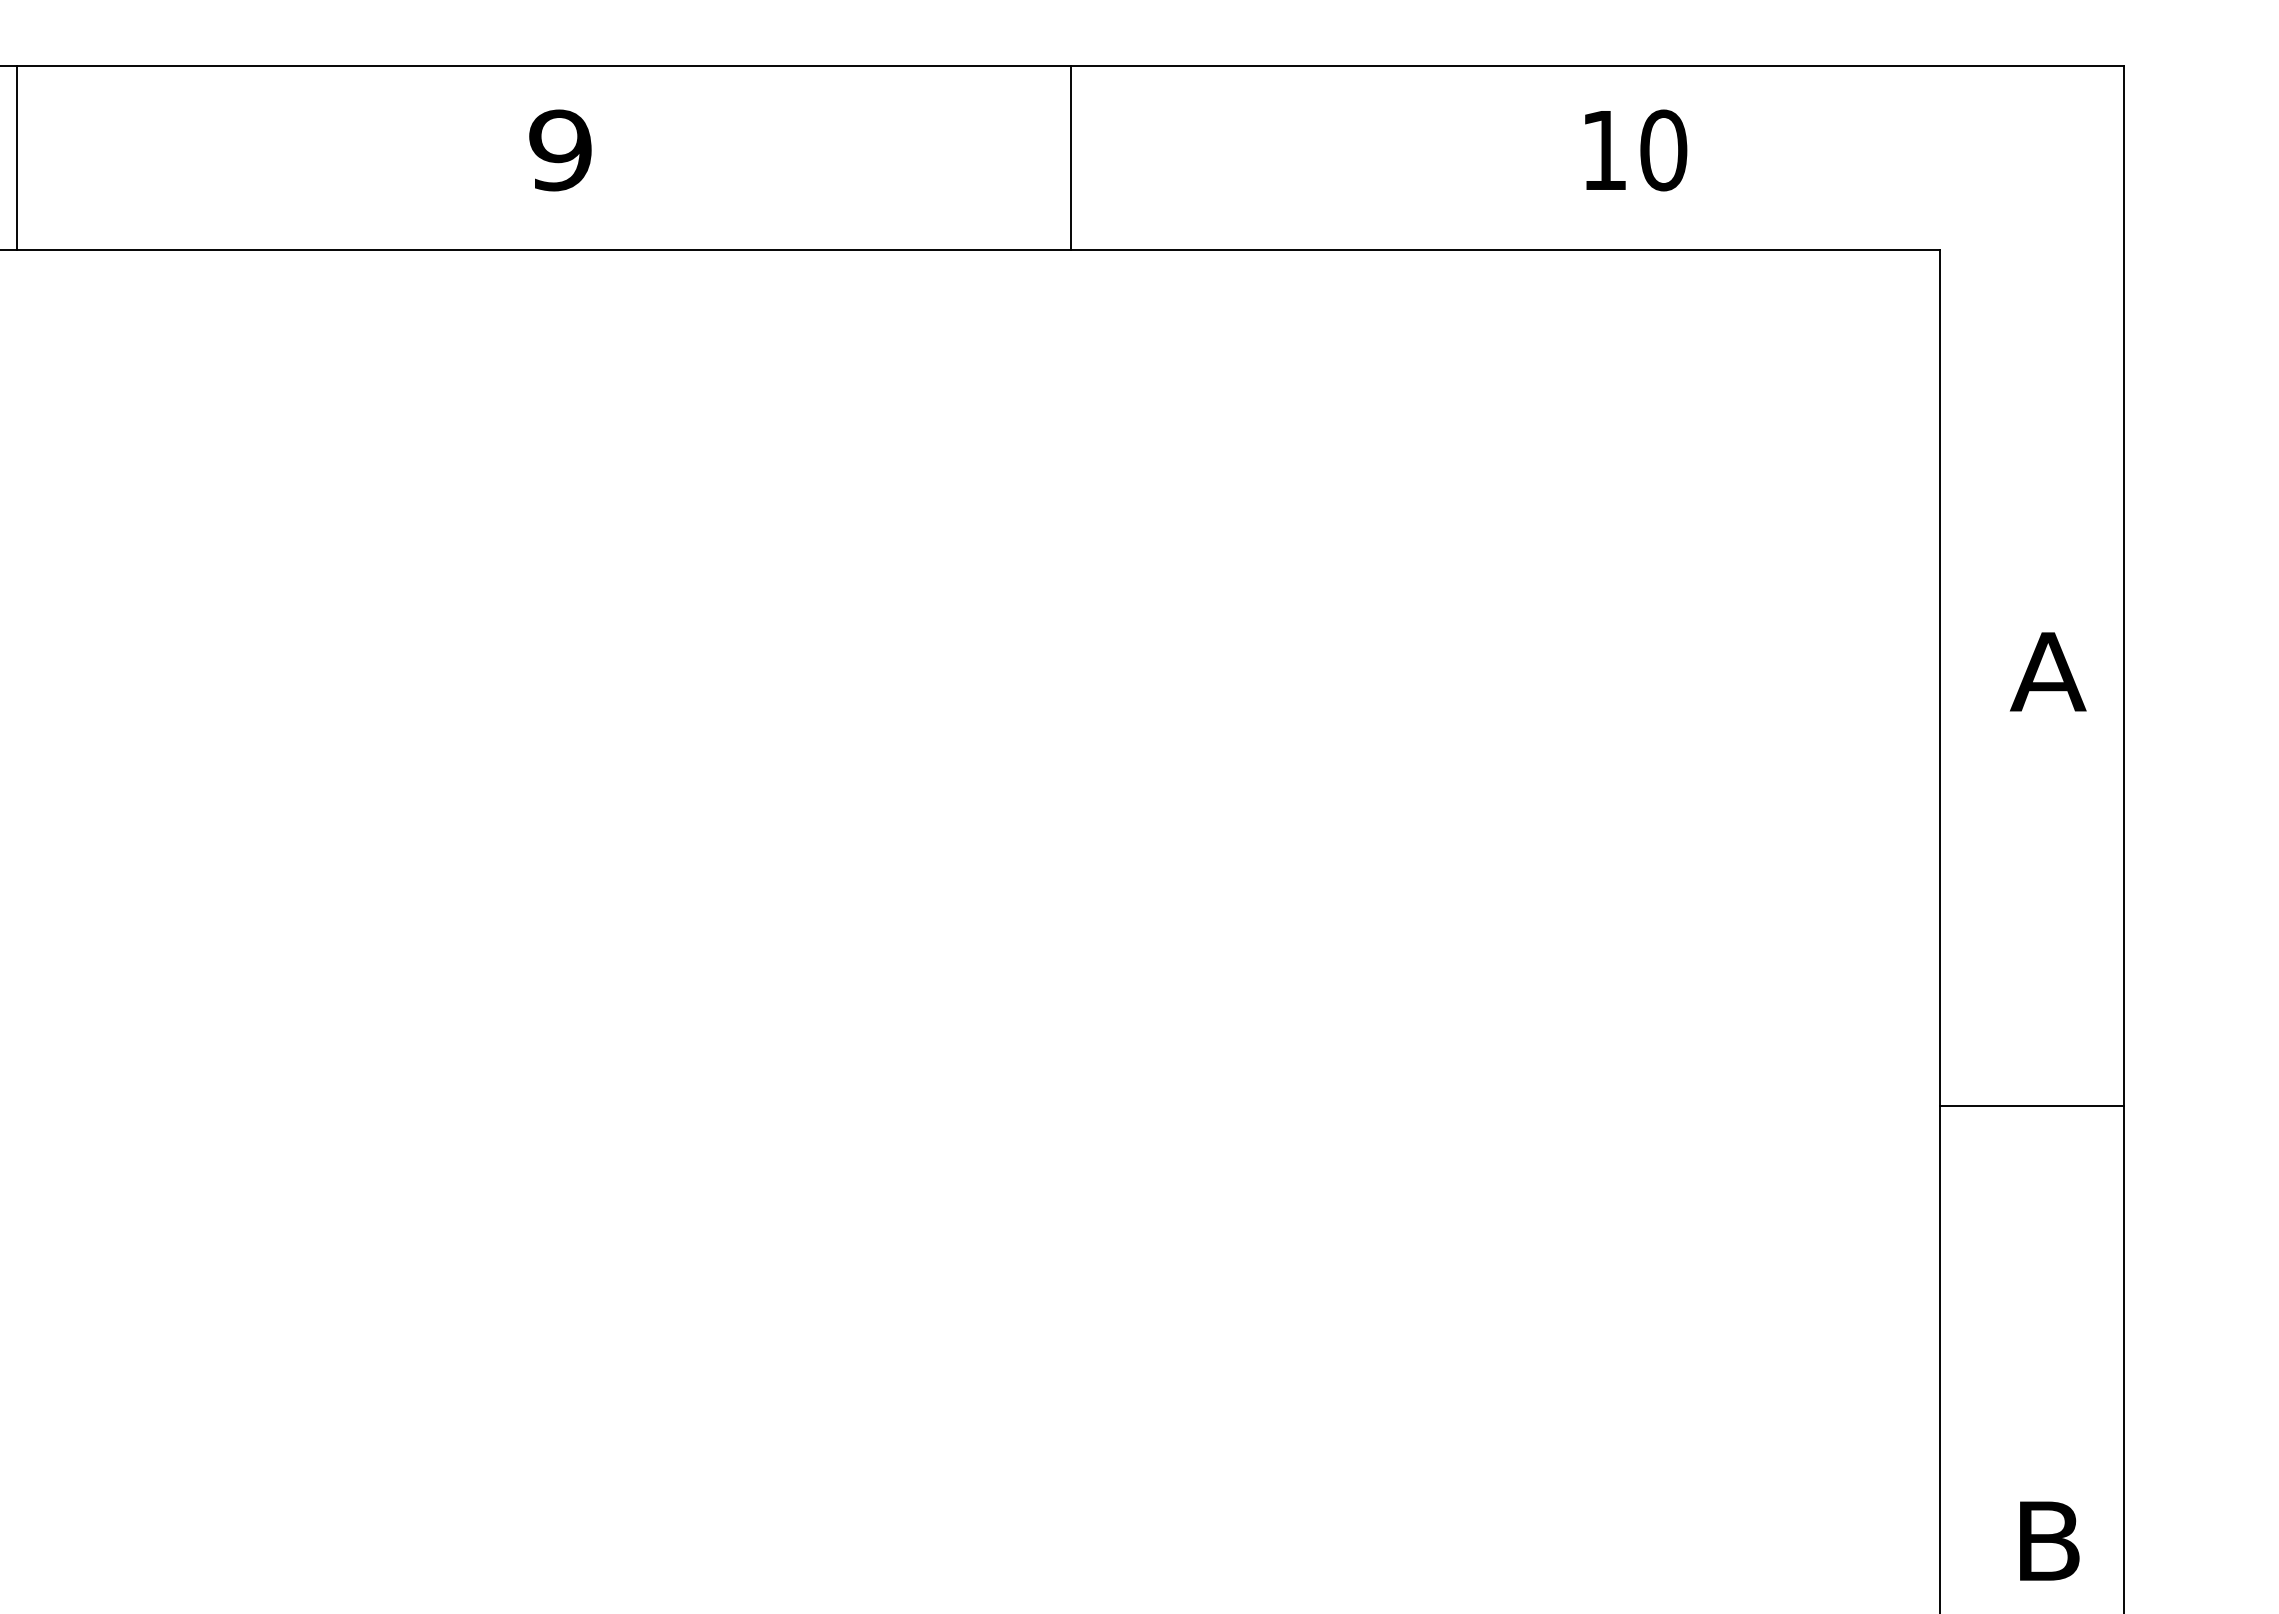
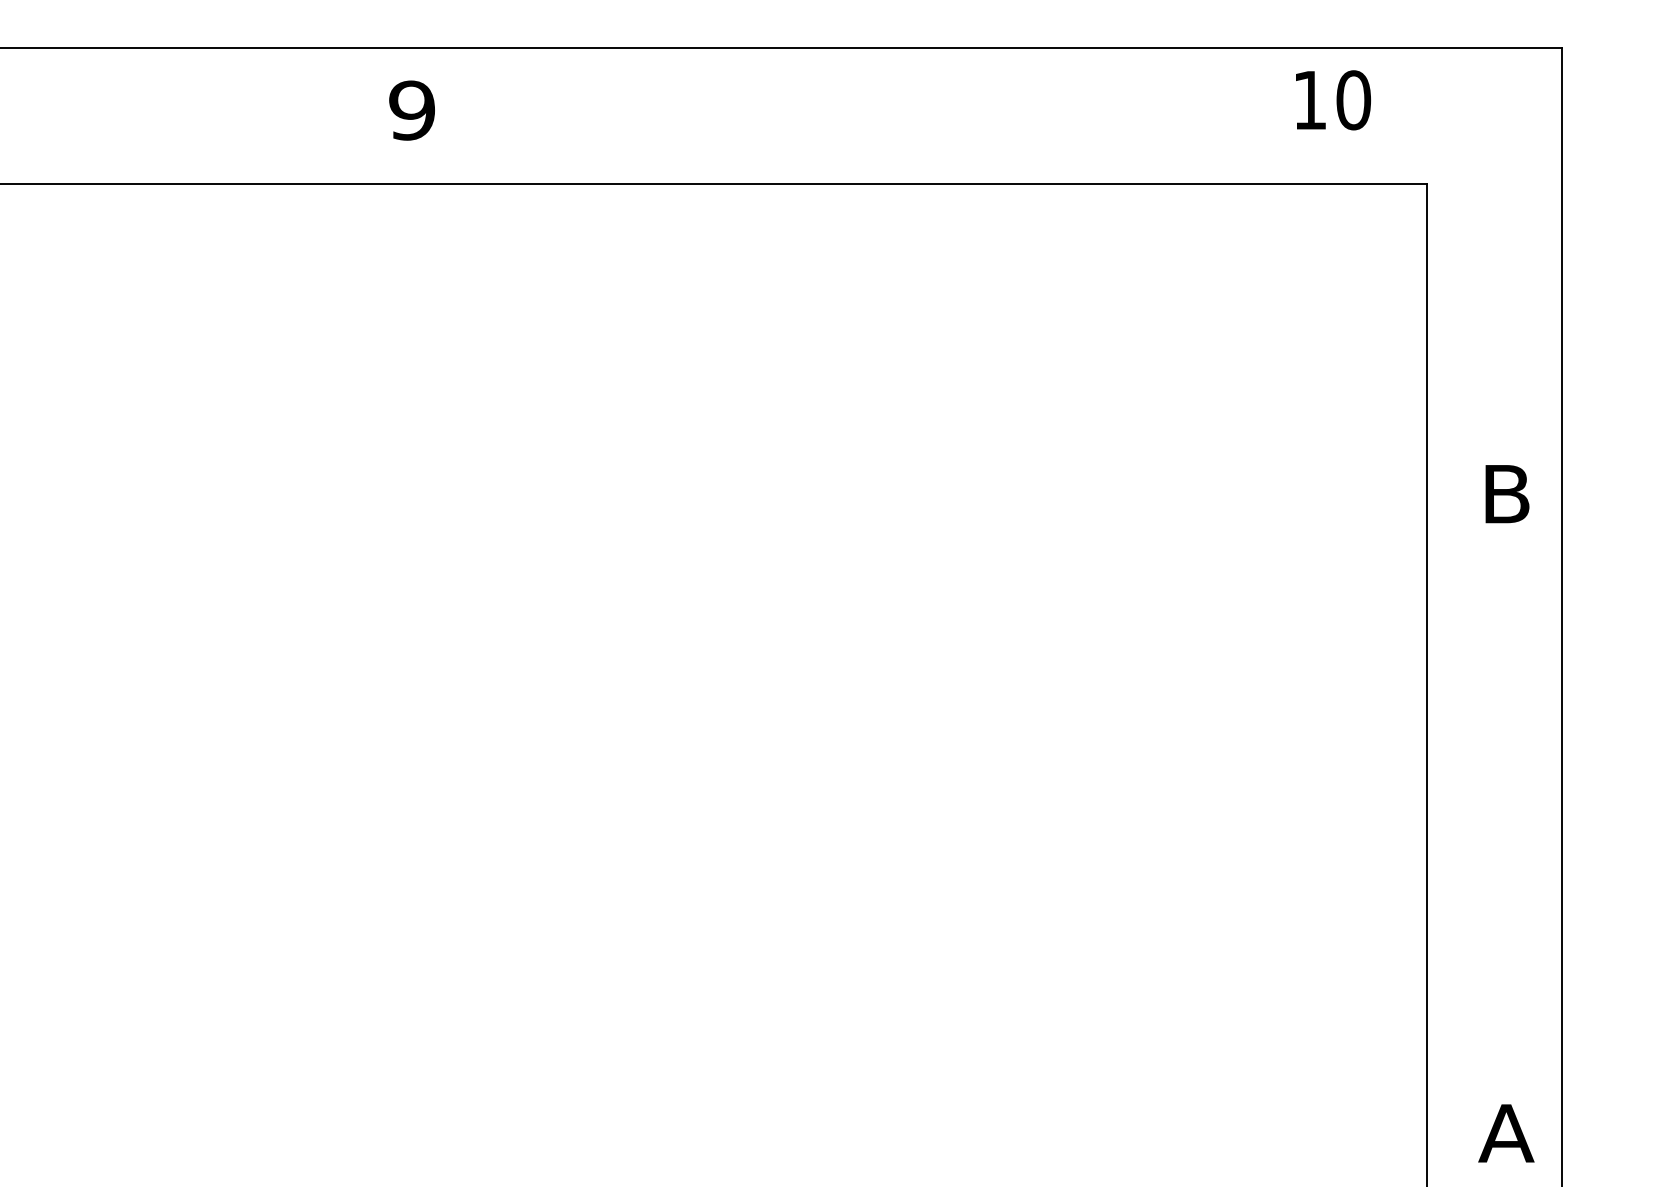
text: (1636, 150) -> (1333, 100), moved
line: (17, 157) -> (12, 115), removed
line: (1070, 157) -> (787, 115), removed
text: (2047, 671) -> (1505, 493), A -> B
line: (2031, 1106) -> (1494, 813), removed
text: (2047, 1540) -> (1505, 1132), B -> A

